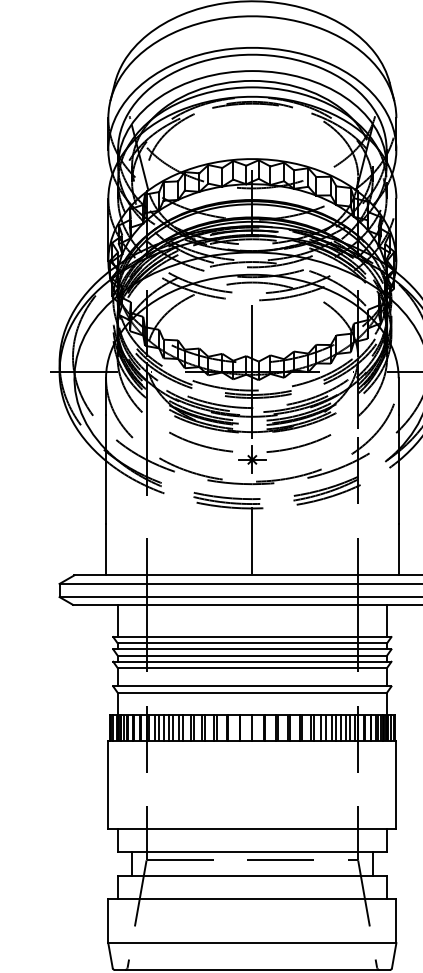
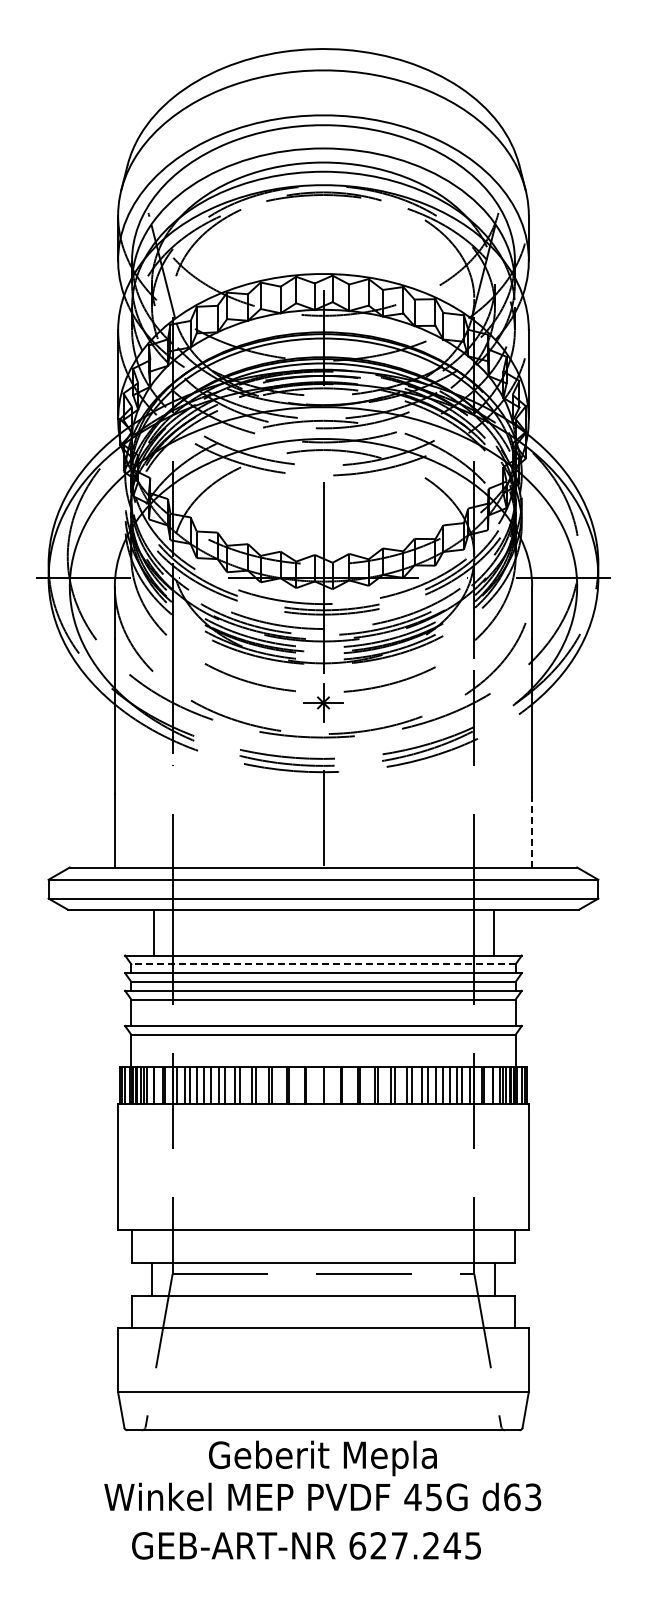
line: (398, 549) -> (532, 830), solid -> dashed
line: (117, 620) -> (154, 932), moved
line: (387, 620) -> (493, 932), moved
line: (252, 643) -> (323, 964), solid -> dashed

